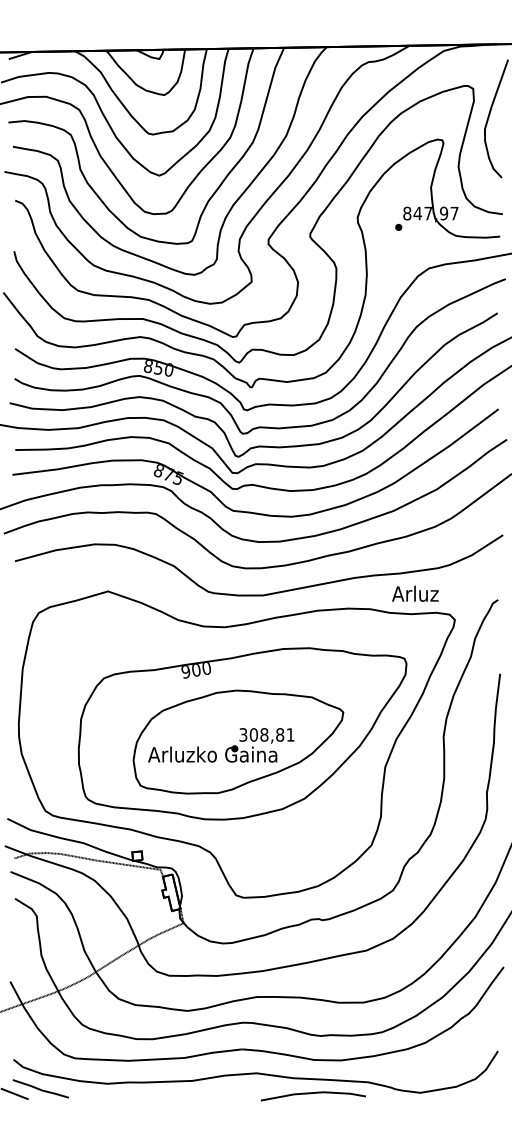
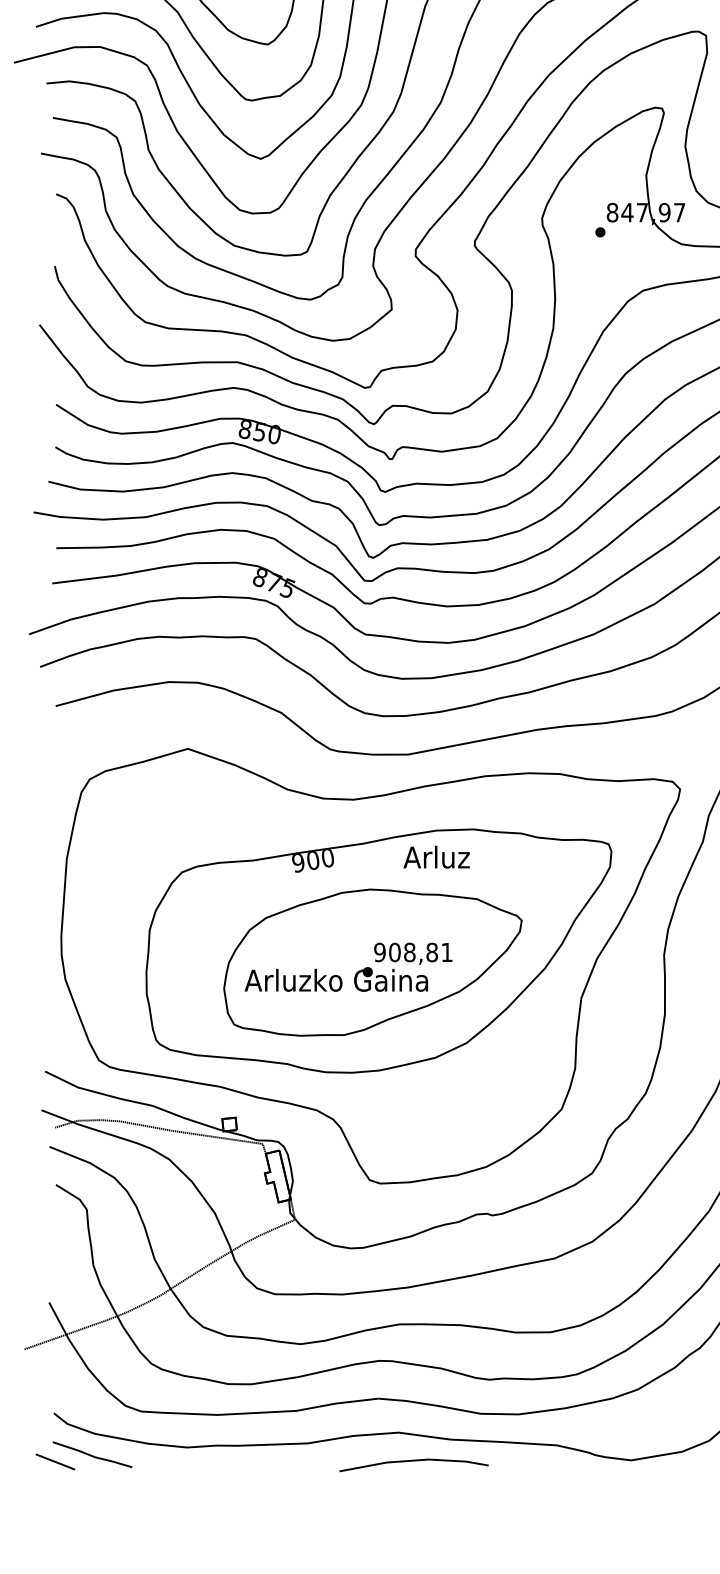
text: (415, 593) -> (436, 856), moved
text: (243, 734) -> (380, 951), 308,81 -> 908,81
line: (310, 1094) -> (409, 1462), moved

